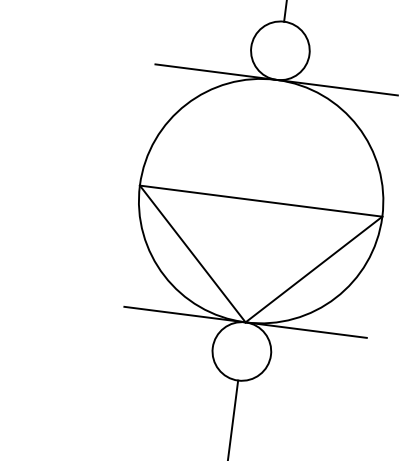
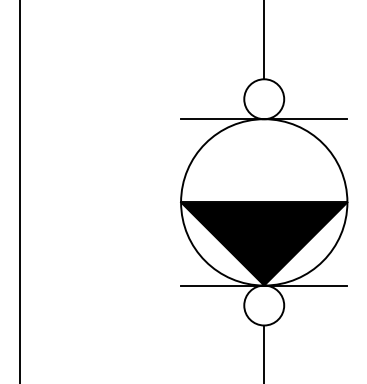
fill: (253, 261) -> (264, 243), added

